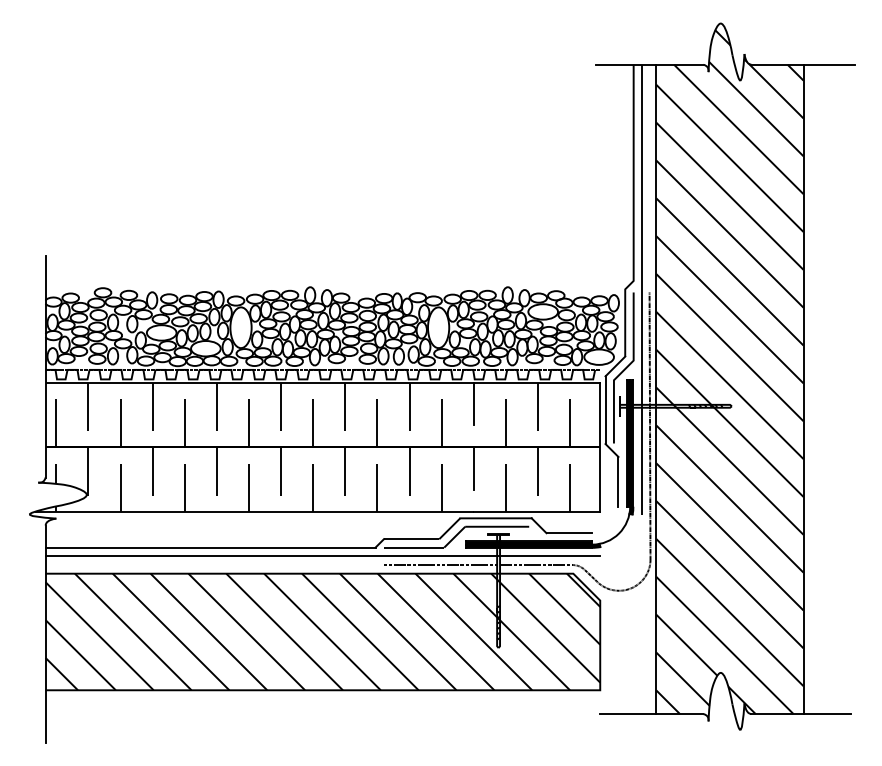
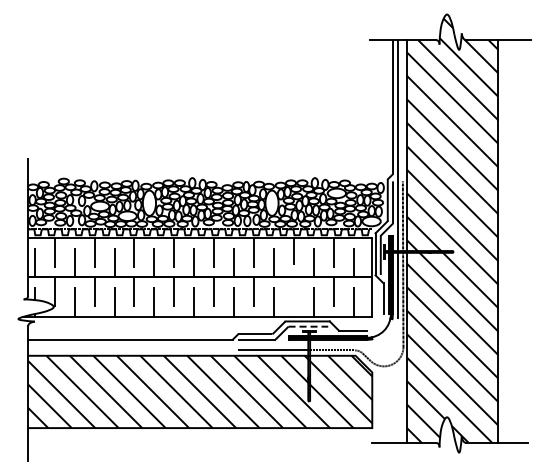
line: (473, 468) -> (293, 290), removed
line: (497, 526) -> (308, 326), solid -> dashed
line: (323, 555) -> (200, 344), removed

